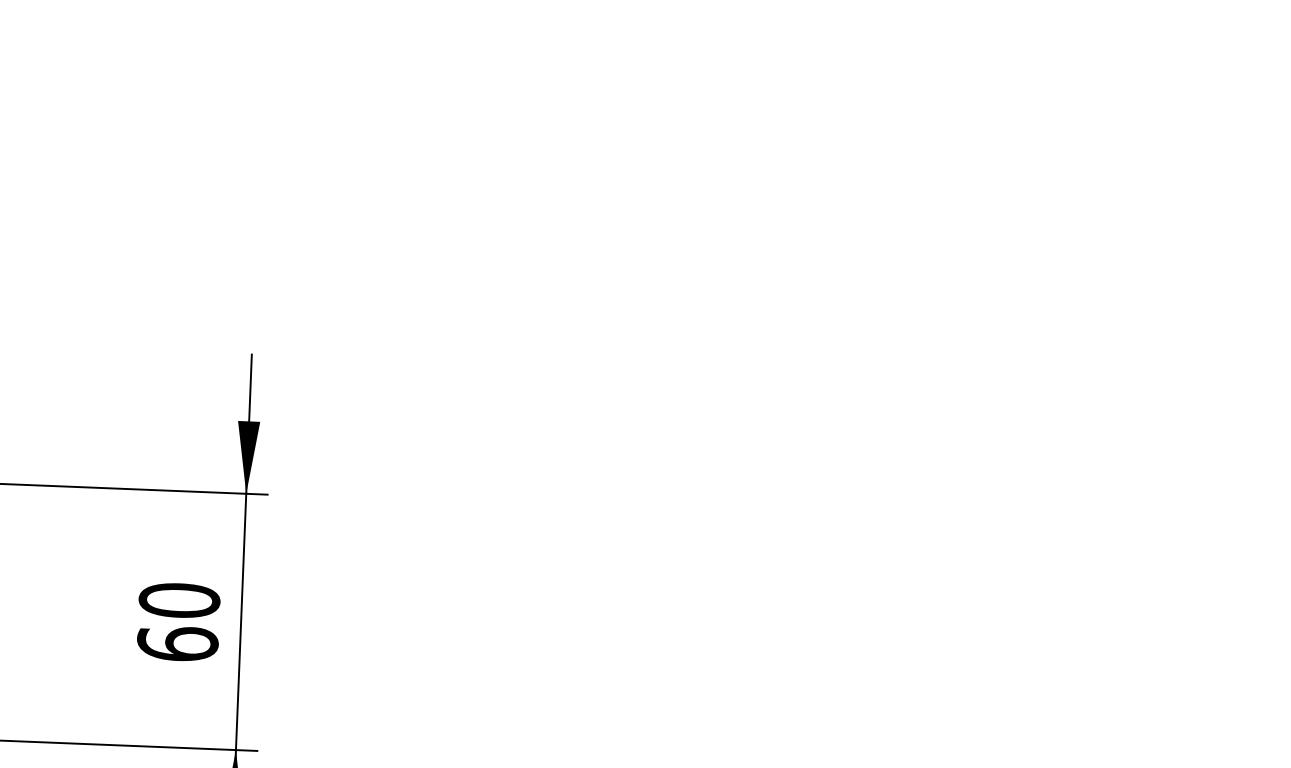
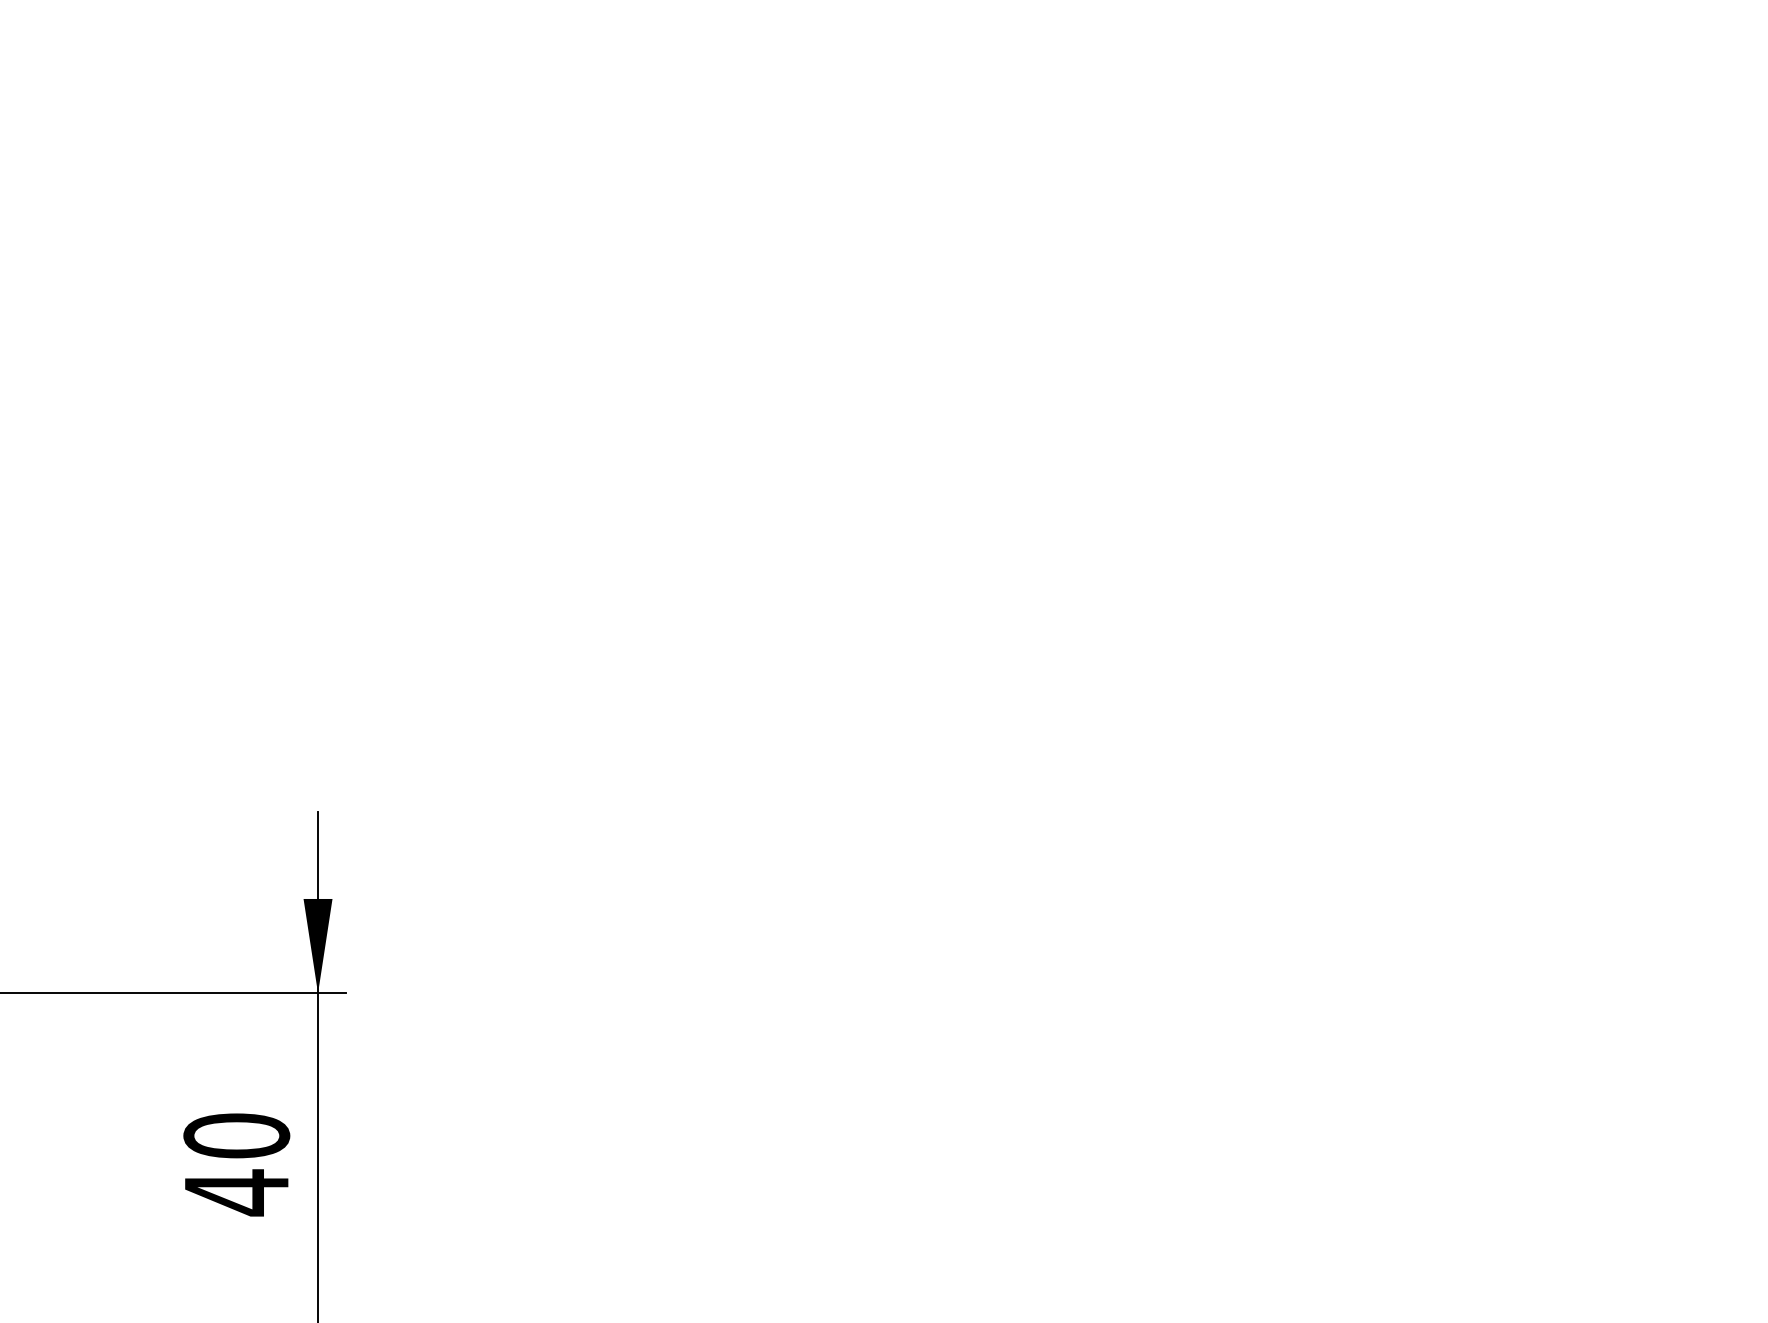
text: (177, 643) -> (236, 1192), 60 -> 40

